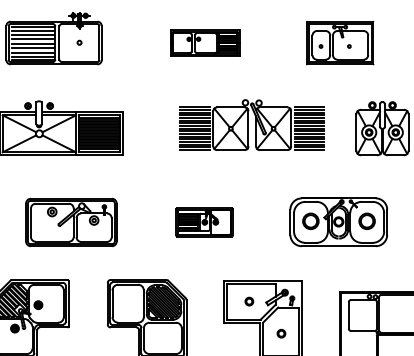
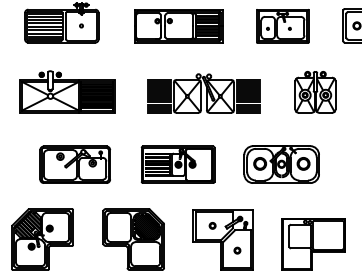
part: (205, 43) -> (178, 26), size x1.67
part: (251, 125) -> (203, 93), moved
part: (203, 222) -> (177, 164), size x1.67

